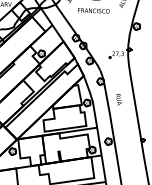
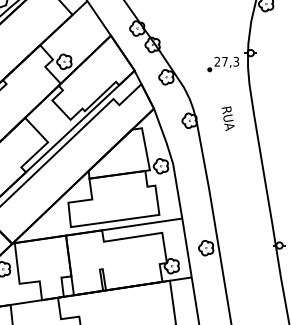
text: (118, 99) -> (227, 118), moved

